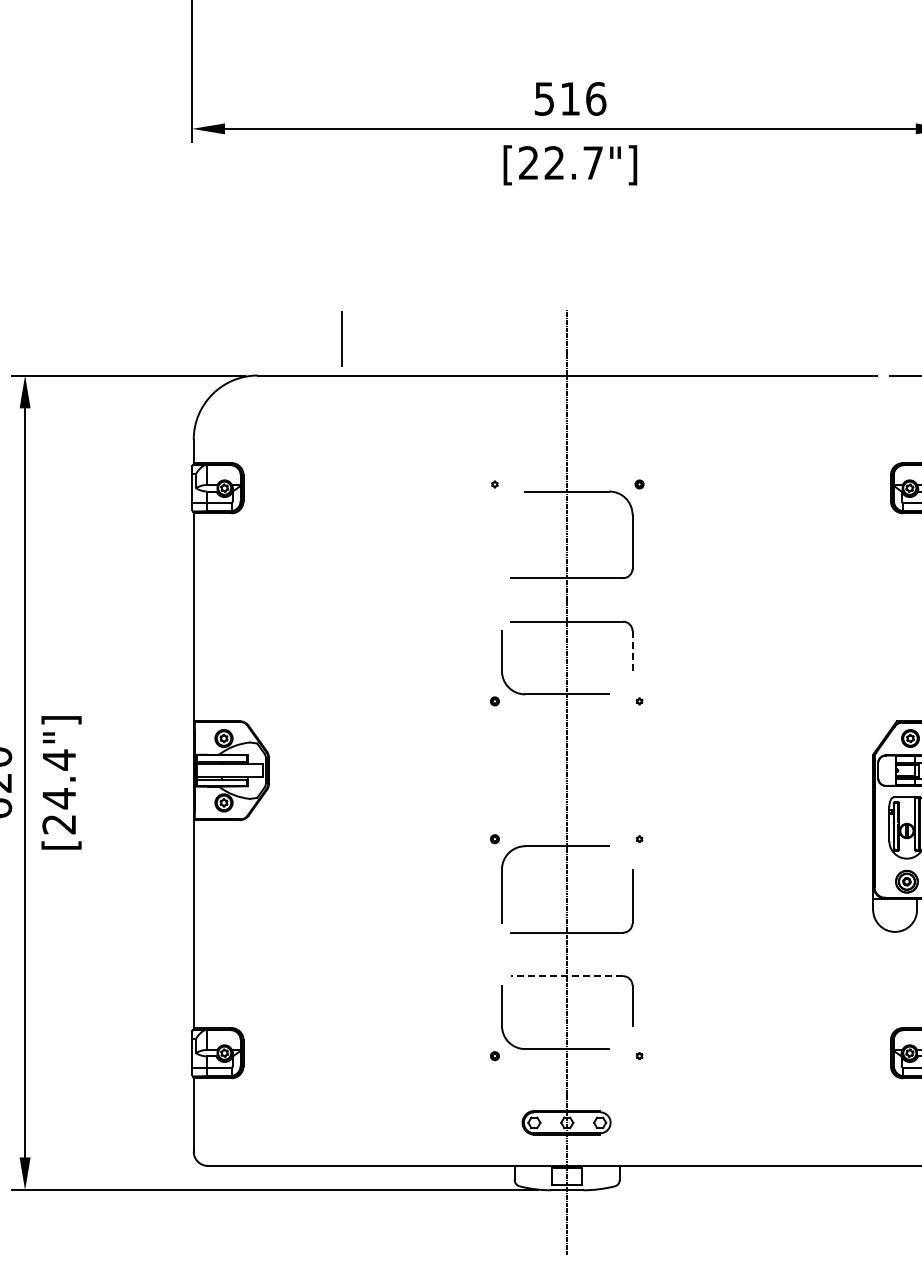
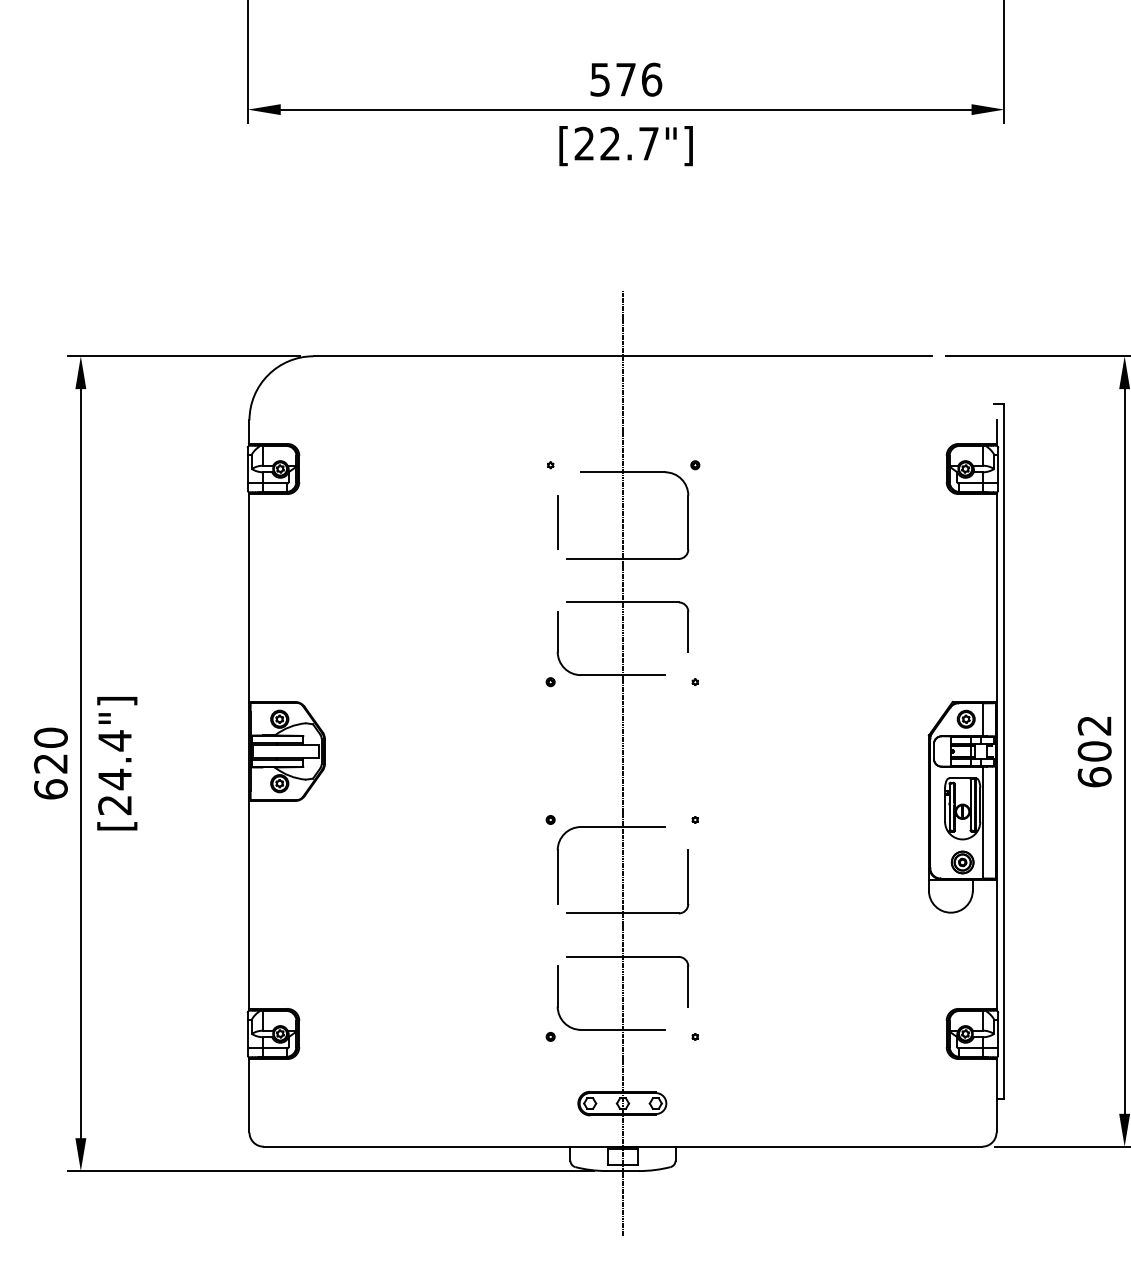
text: (569, 98) -> (625, 79), 516 -> 576
line: (341, 338) -> (557, 522), moved
line: (632, 650) -> (688, 631), dashed -> solid
line: (567, 975) -> (623, 956), dashed -> solid

